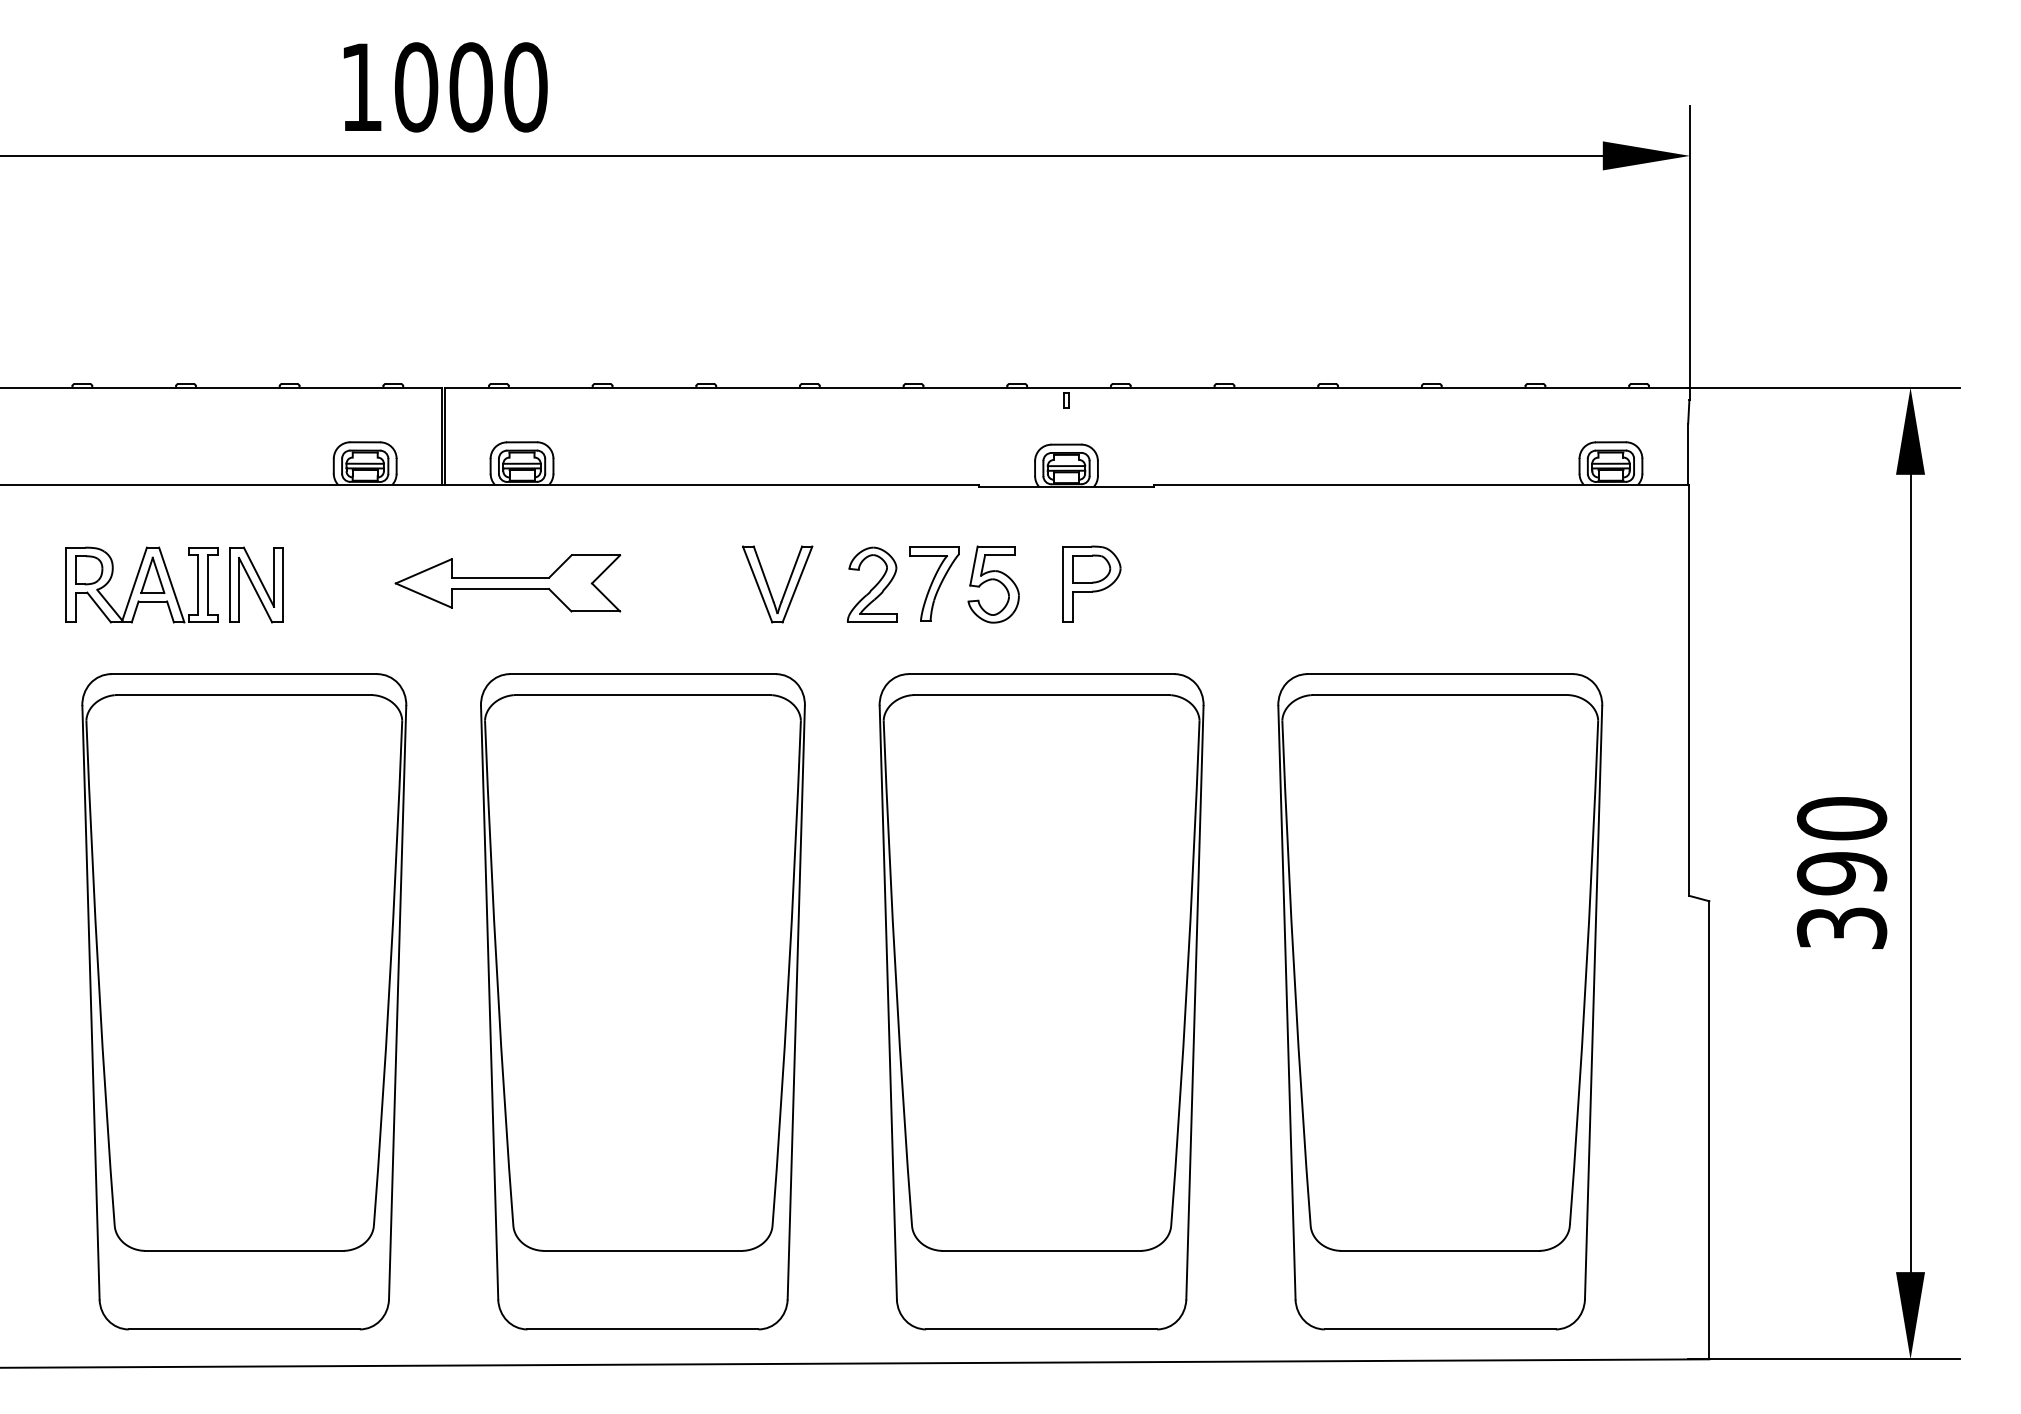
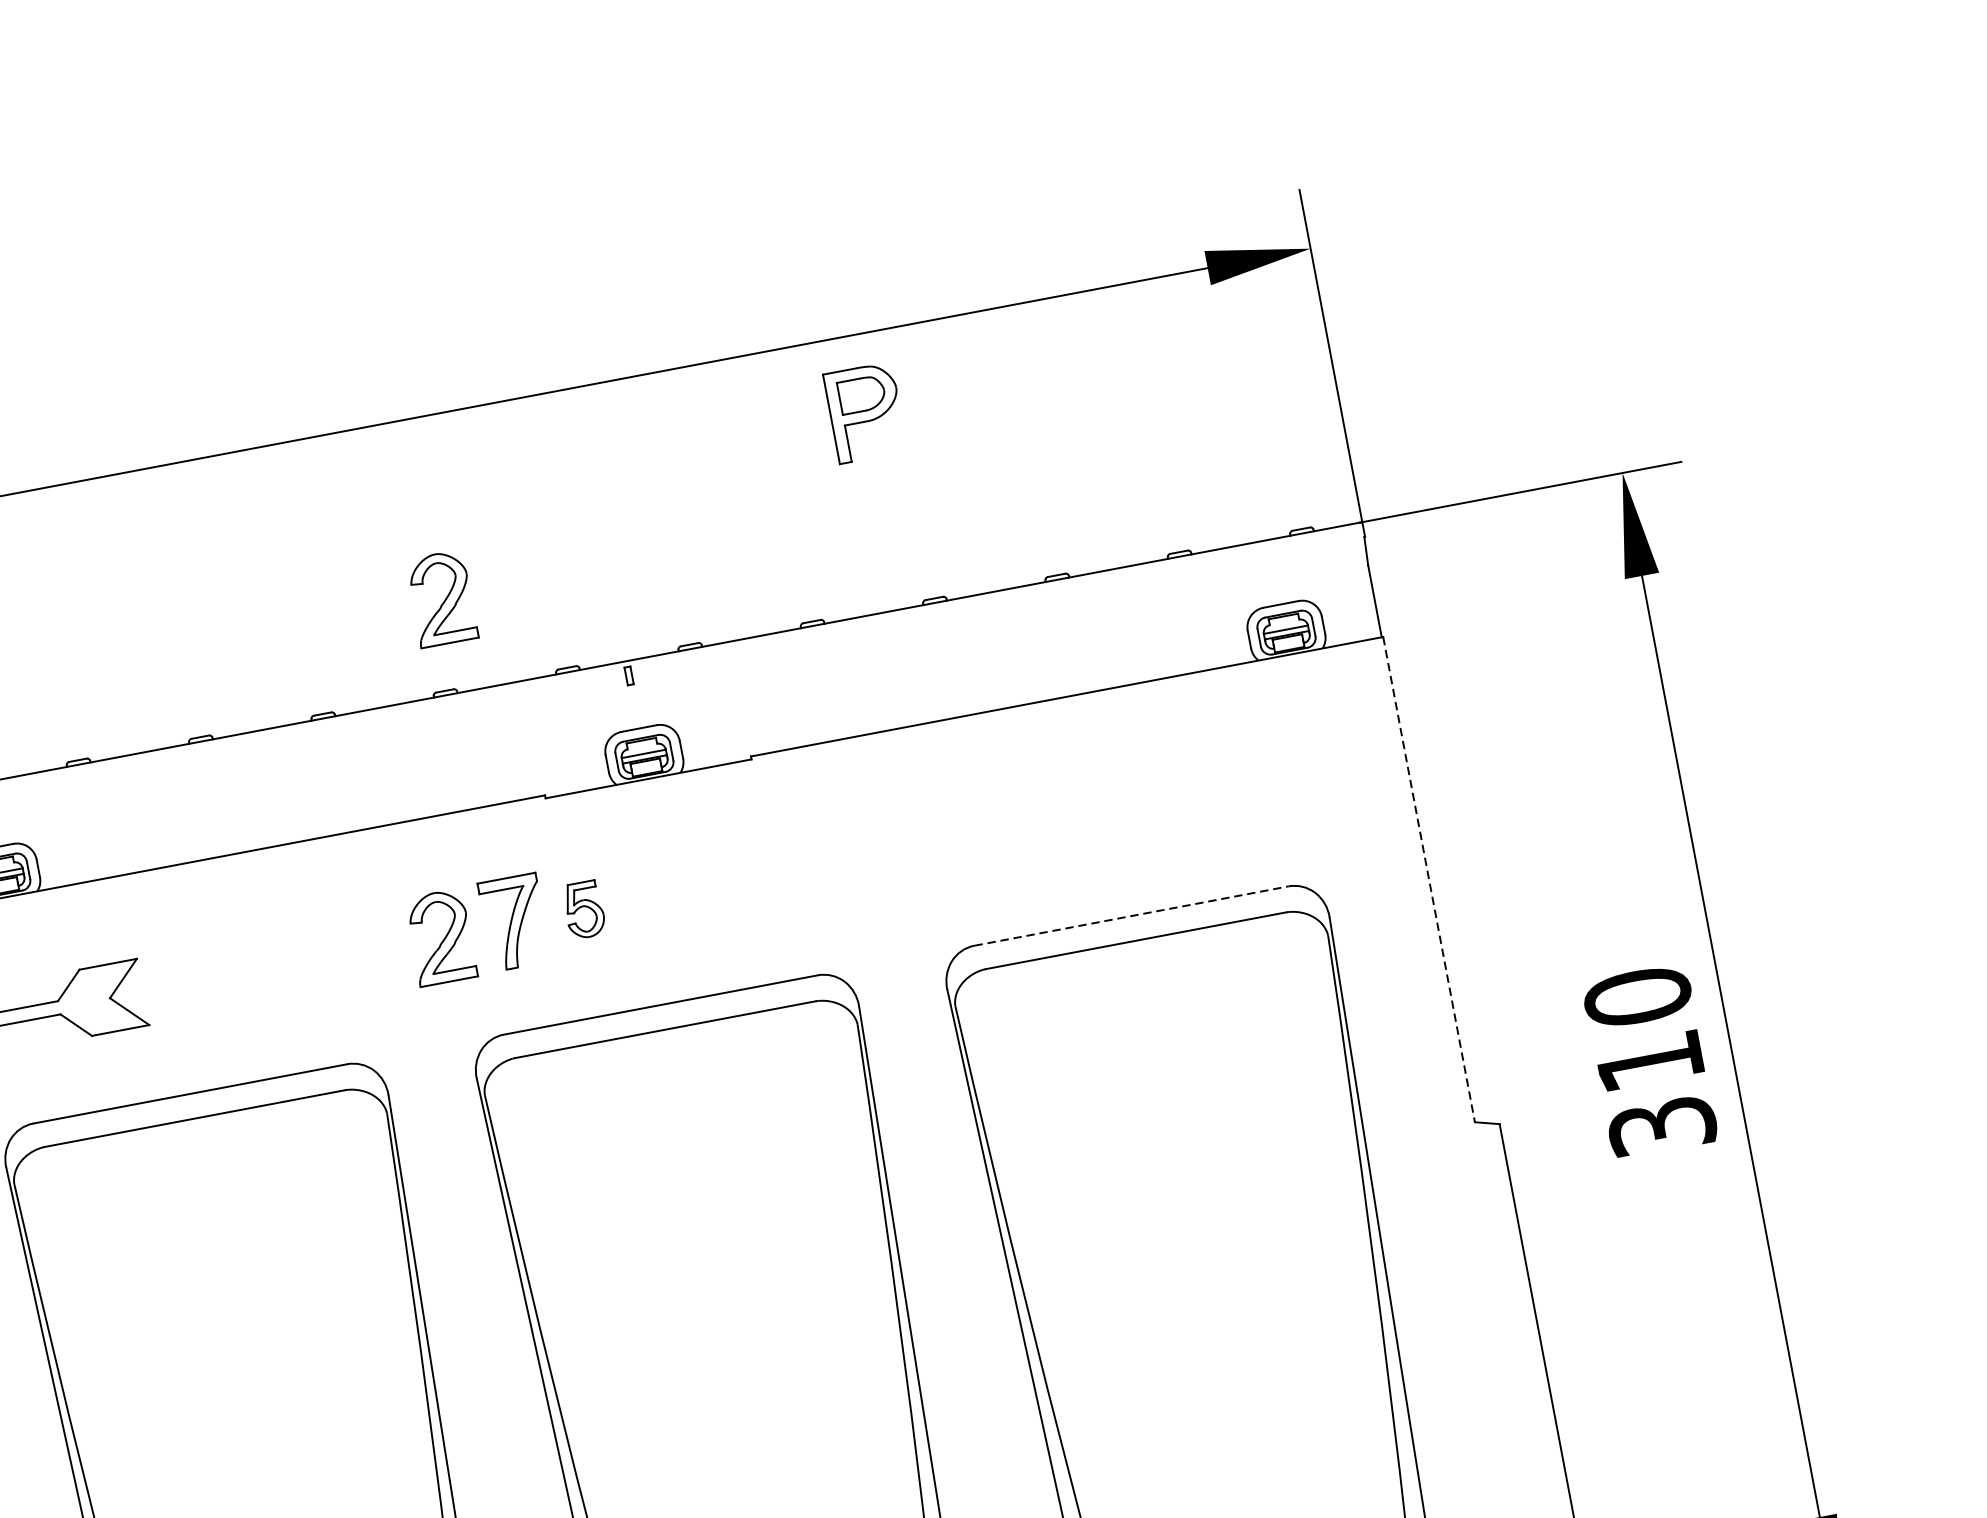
part: (925, 307) -> (442, 598), added
part: (1091, 583) -> (865, 411), moved
part: (993, 584) -> (584, 909), size x0.6
part: (769, 586) -> (320, 962), removed
line: (1440, 674) -> (1131, 916), solid -> dashed
line: (1689, 690) -> (1429, 879), solid -> dashed
text: (1841, 873) -> (1649, 1061), 390 -> 310

